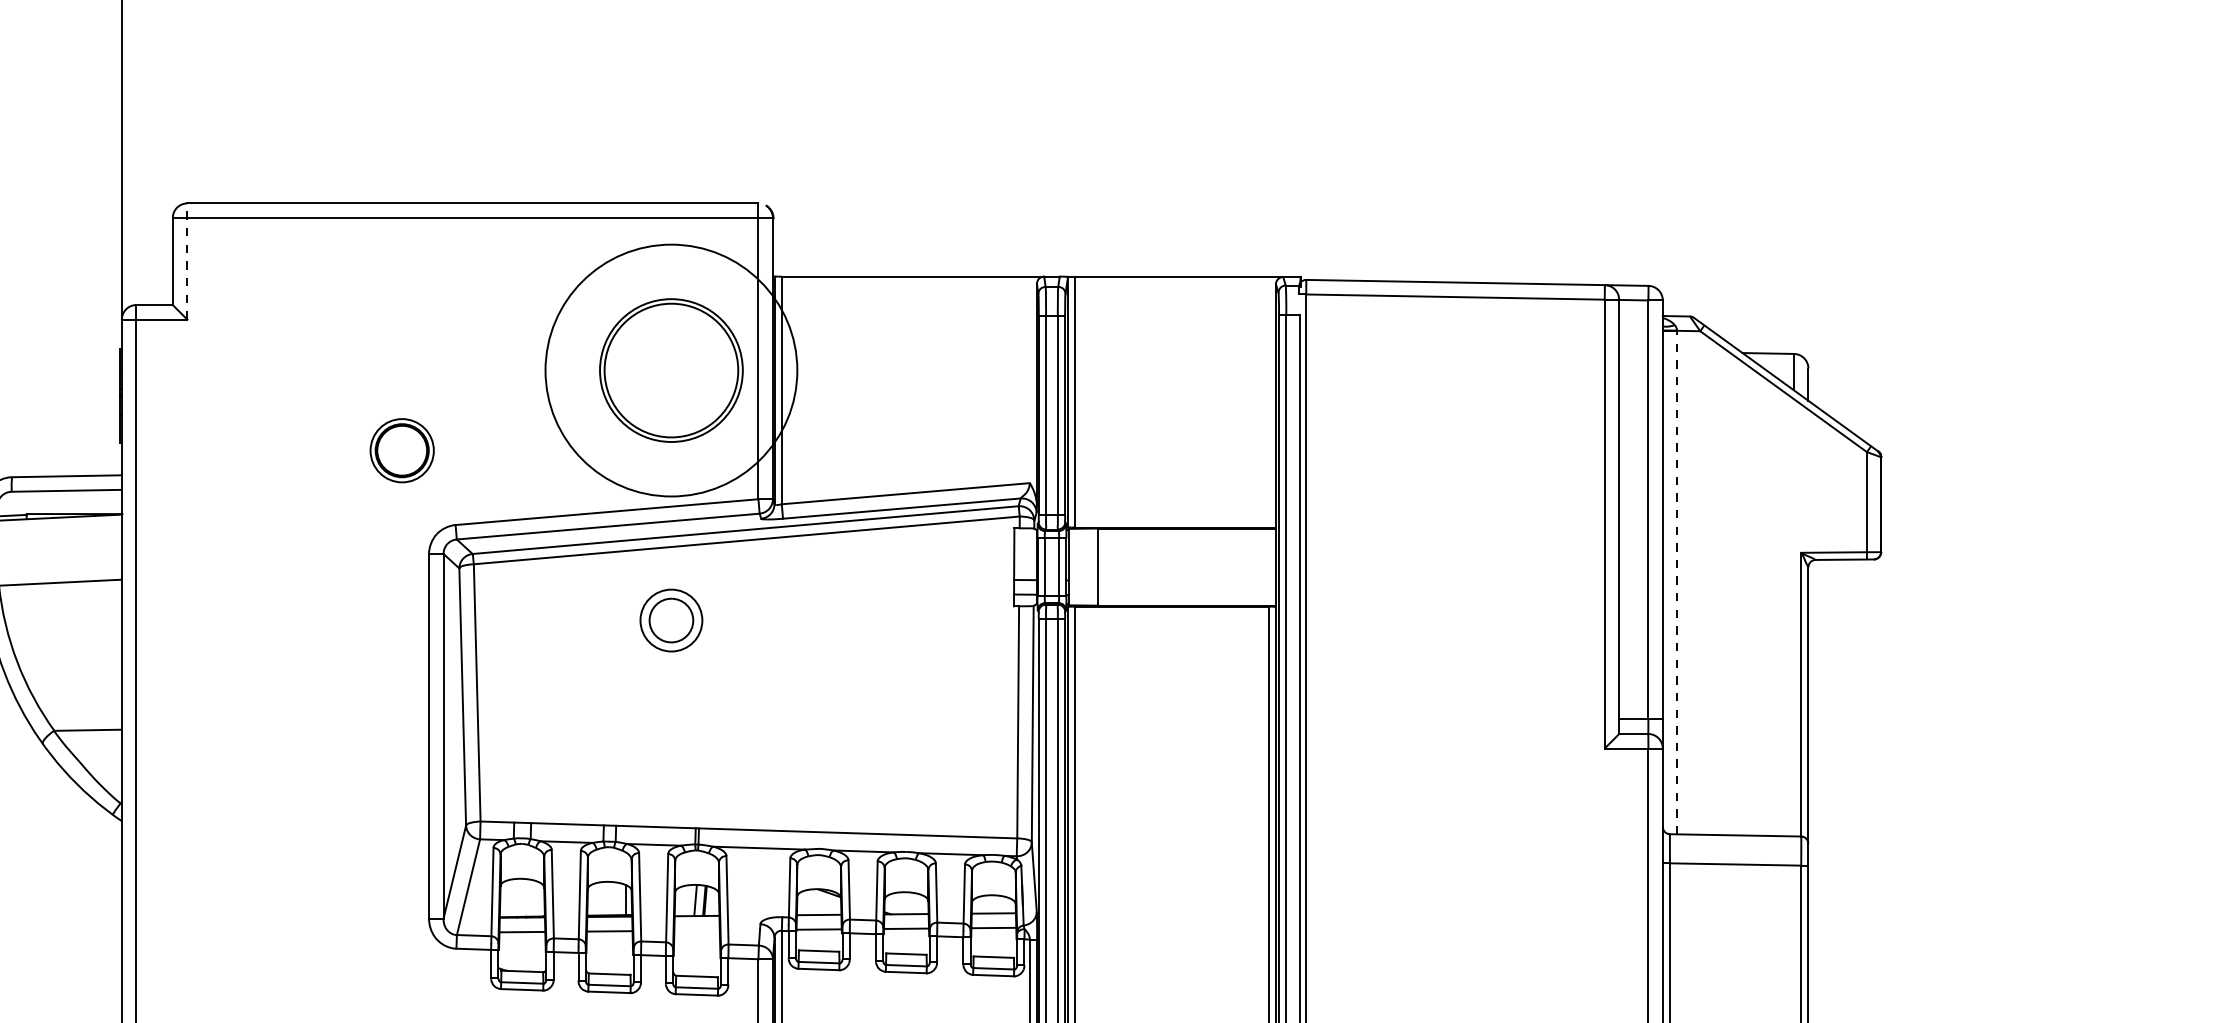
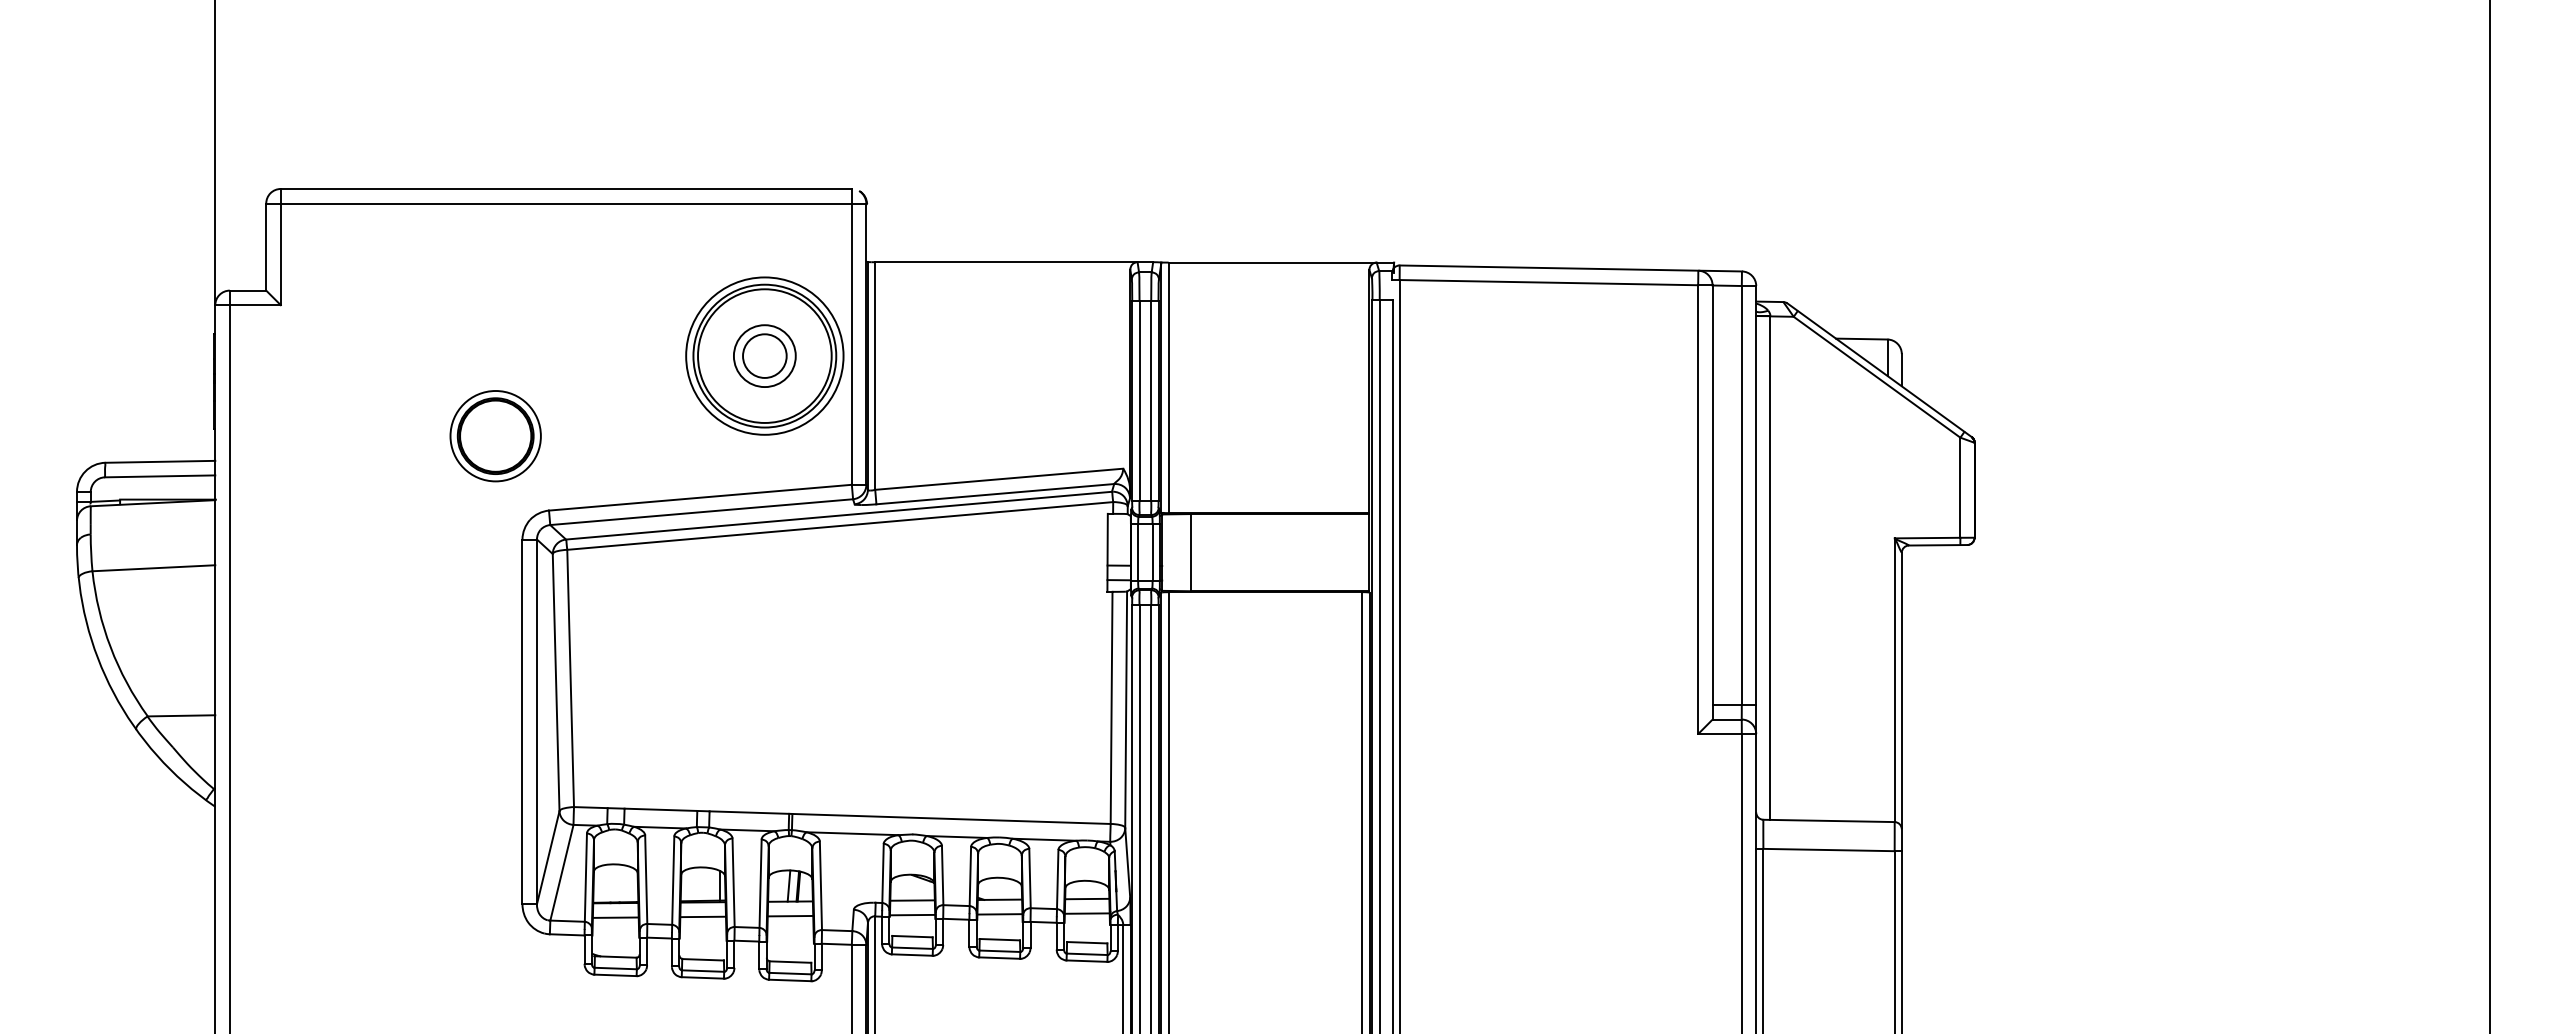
line: (187, 260) -> (280, 246), dashed -> solid
circle: (671, 369) -> (764, 355), size x0.62
part: (402, 450) -> (495, 436), size x1.43
line: (1677, 582) -> (1770, 568), dashed -> solid
part: (671, 619) -> (764, 355), moved
line: (697, 929) -> (790, 915), added

